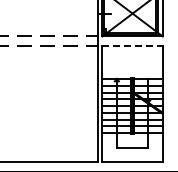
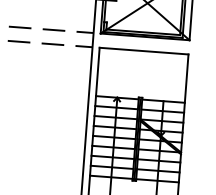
line: (133, 46) -> (145, 51), dashed -> solid

